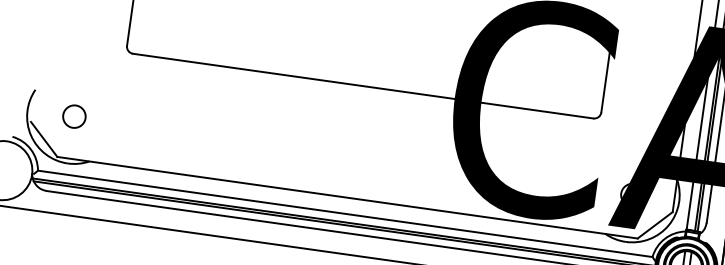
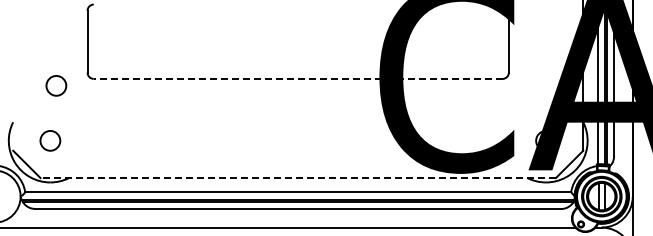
circle: (90, 55) -> (56, 85), added
line: (362, 85) -> (297, 78), solid -> dashed
line: (347, 198) -> (298, 178), solid -> dashed

